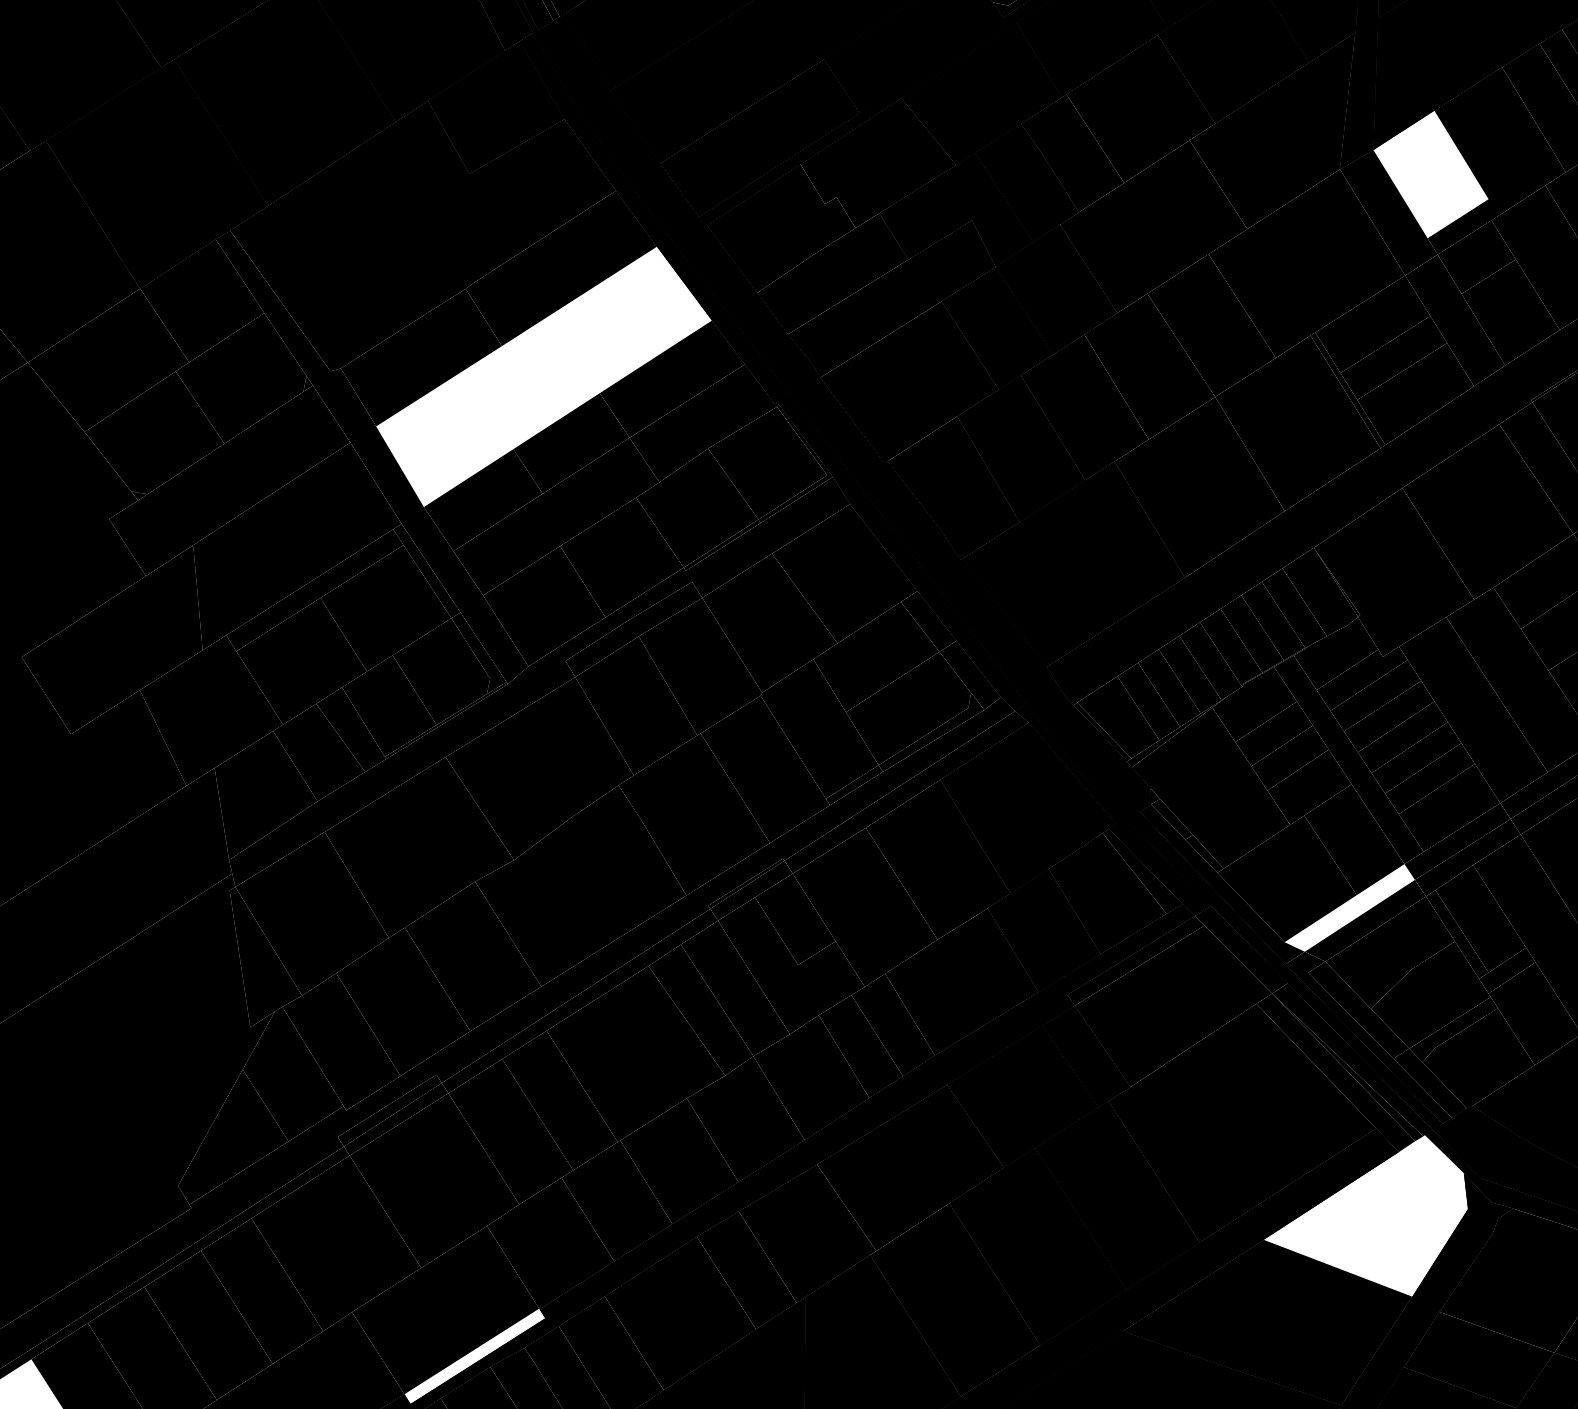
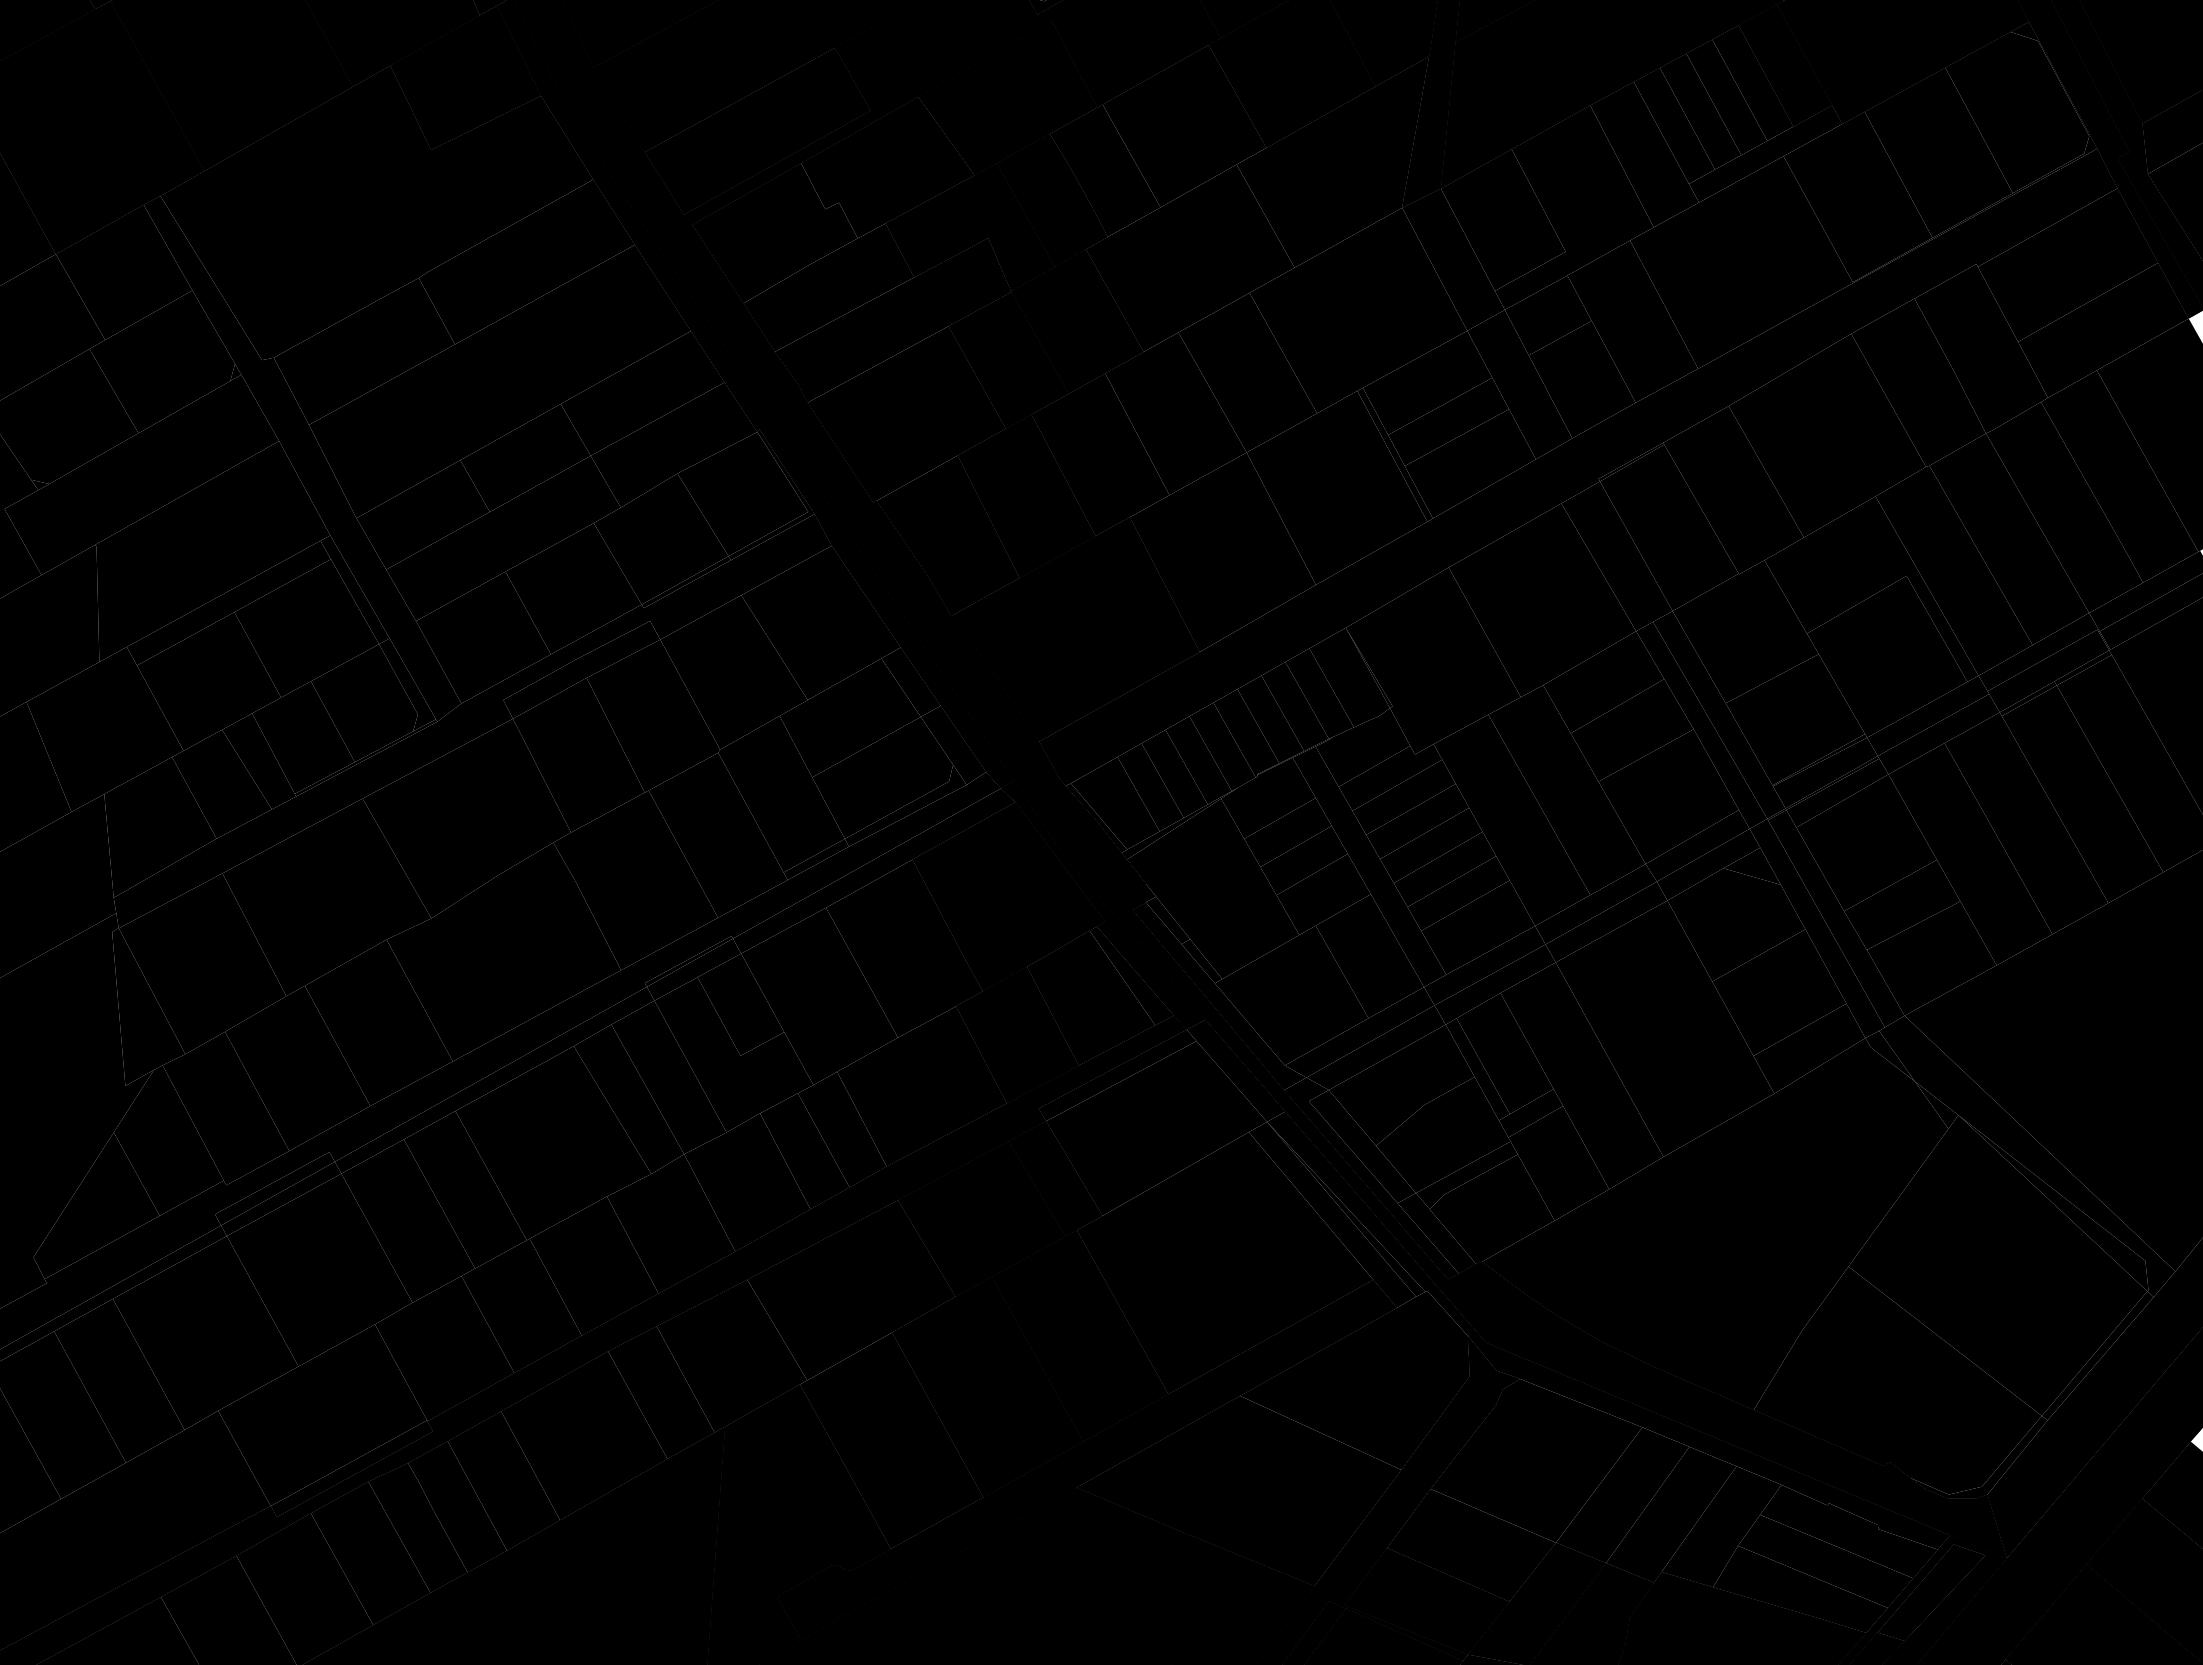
fill: (1430, 174) -> (1502, 219), added
fill: (543, 376) -> (499, 381), added
fill: (1349, 908) -> (1359, 1032), added
fill: (1365, 1218) -> (1354, 1379), added
fill: (474, 1356) -> (351, 1468), added

